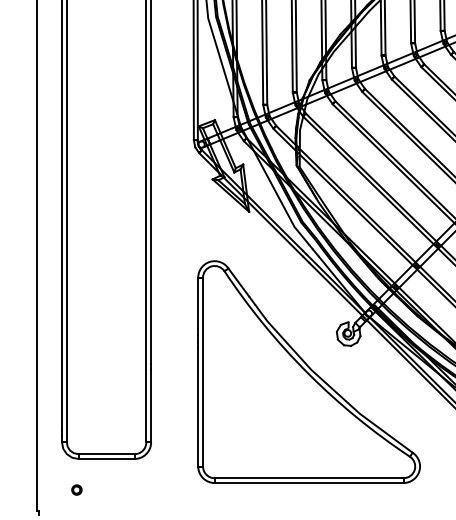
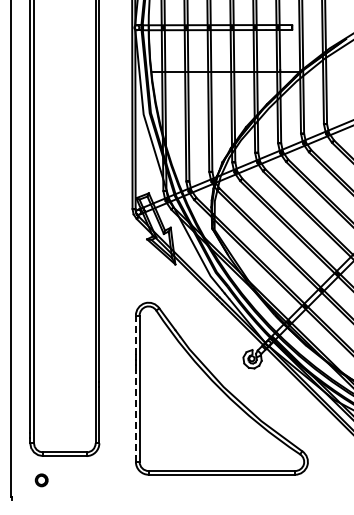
line: (197, 303) -> (135, 335), solid -> dashed
line: (197, 406) -> (135, 415), solid -> dashed
part: (76, 489) -> (41, 479), size x1.6

